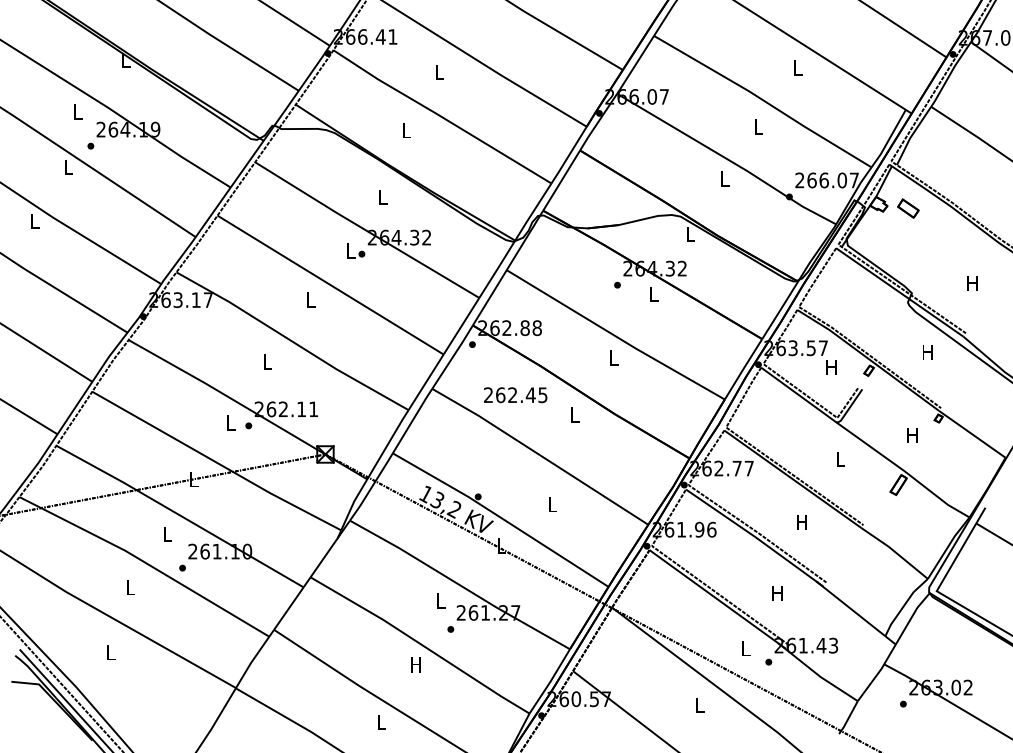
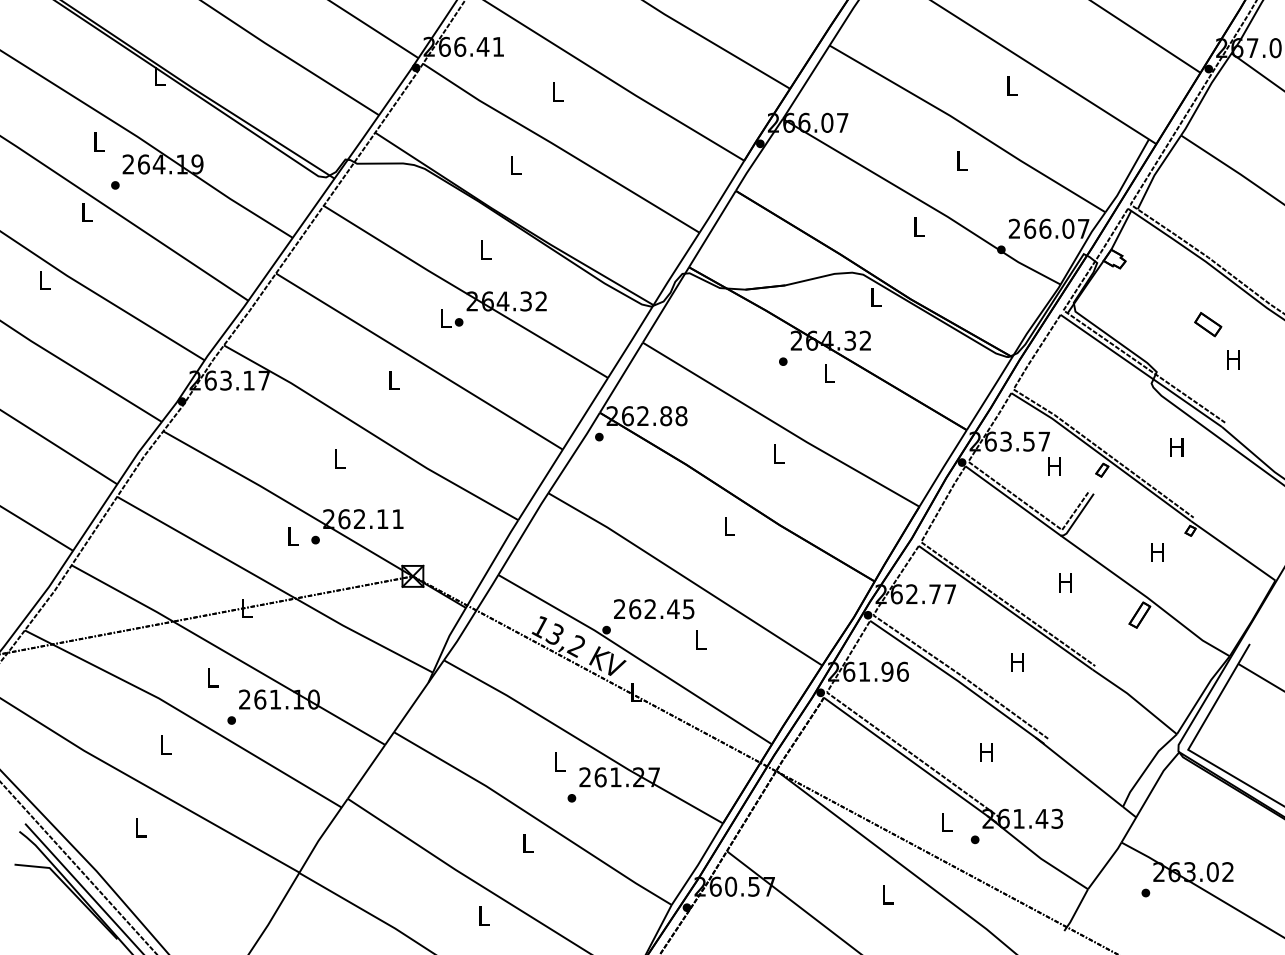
part: (908, 208) -> (1208, 324), moved
text: (515, 395) -> (654, 609), moved
text: (840, 459) -> (1065, 582), L -> H
text: (415, 665) -> (527, 843), H -> L

